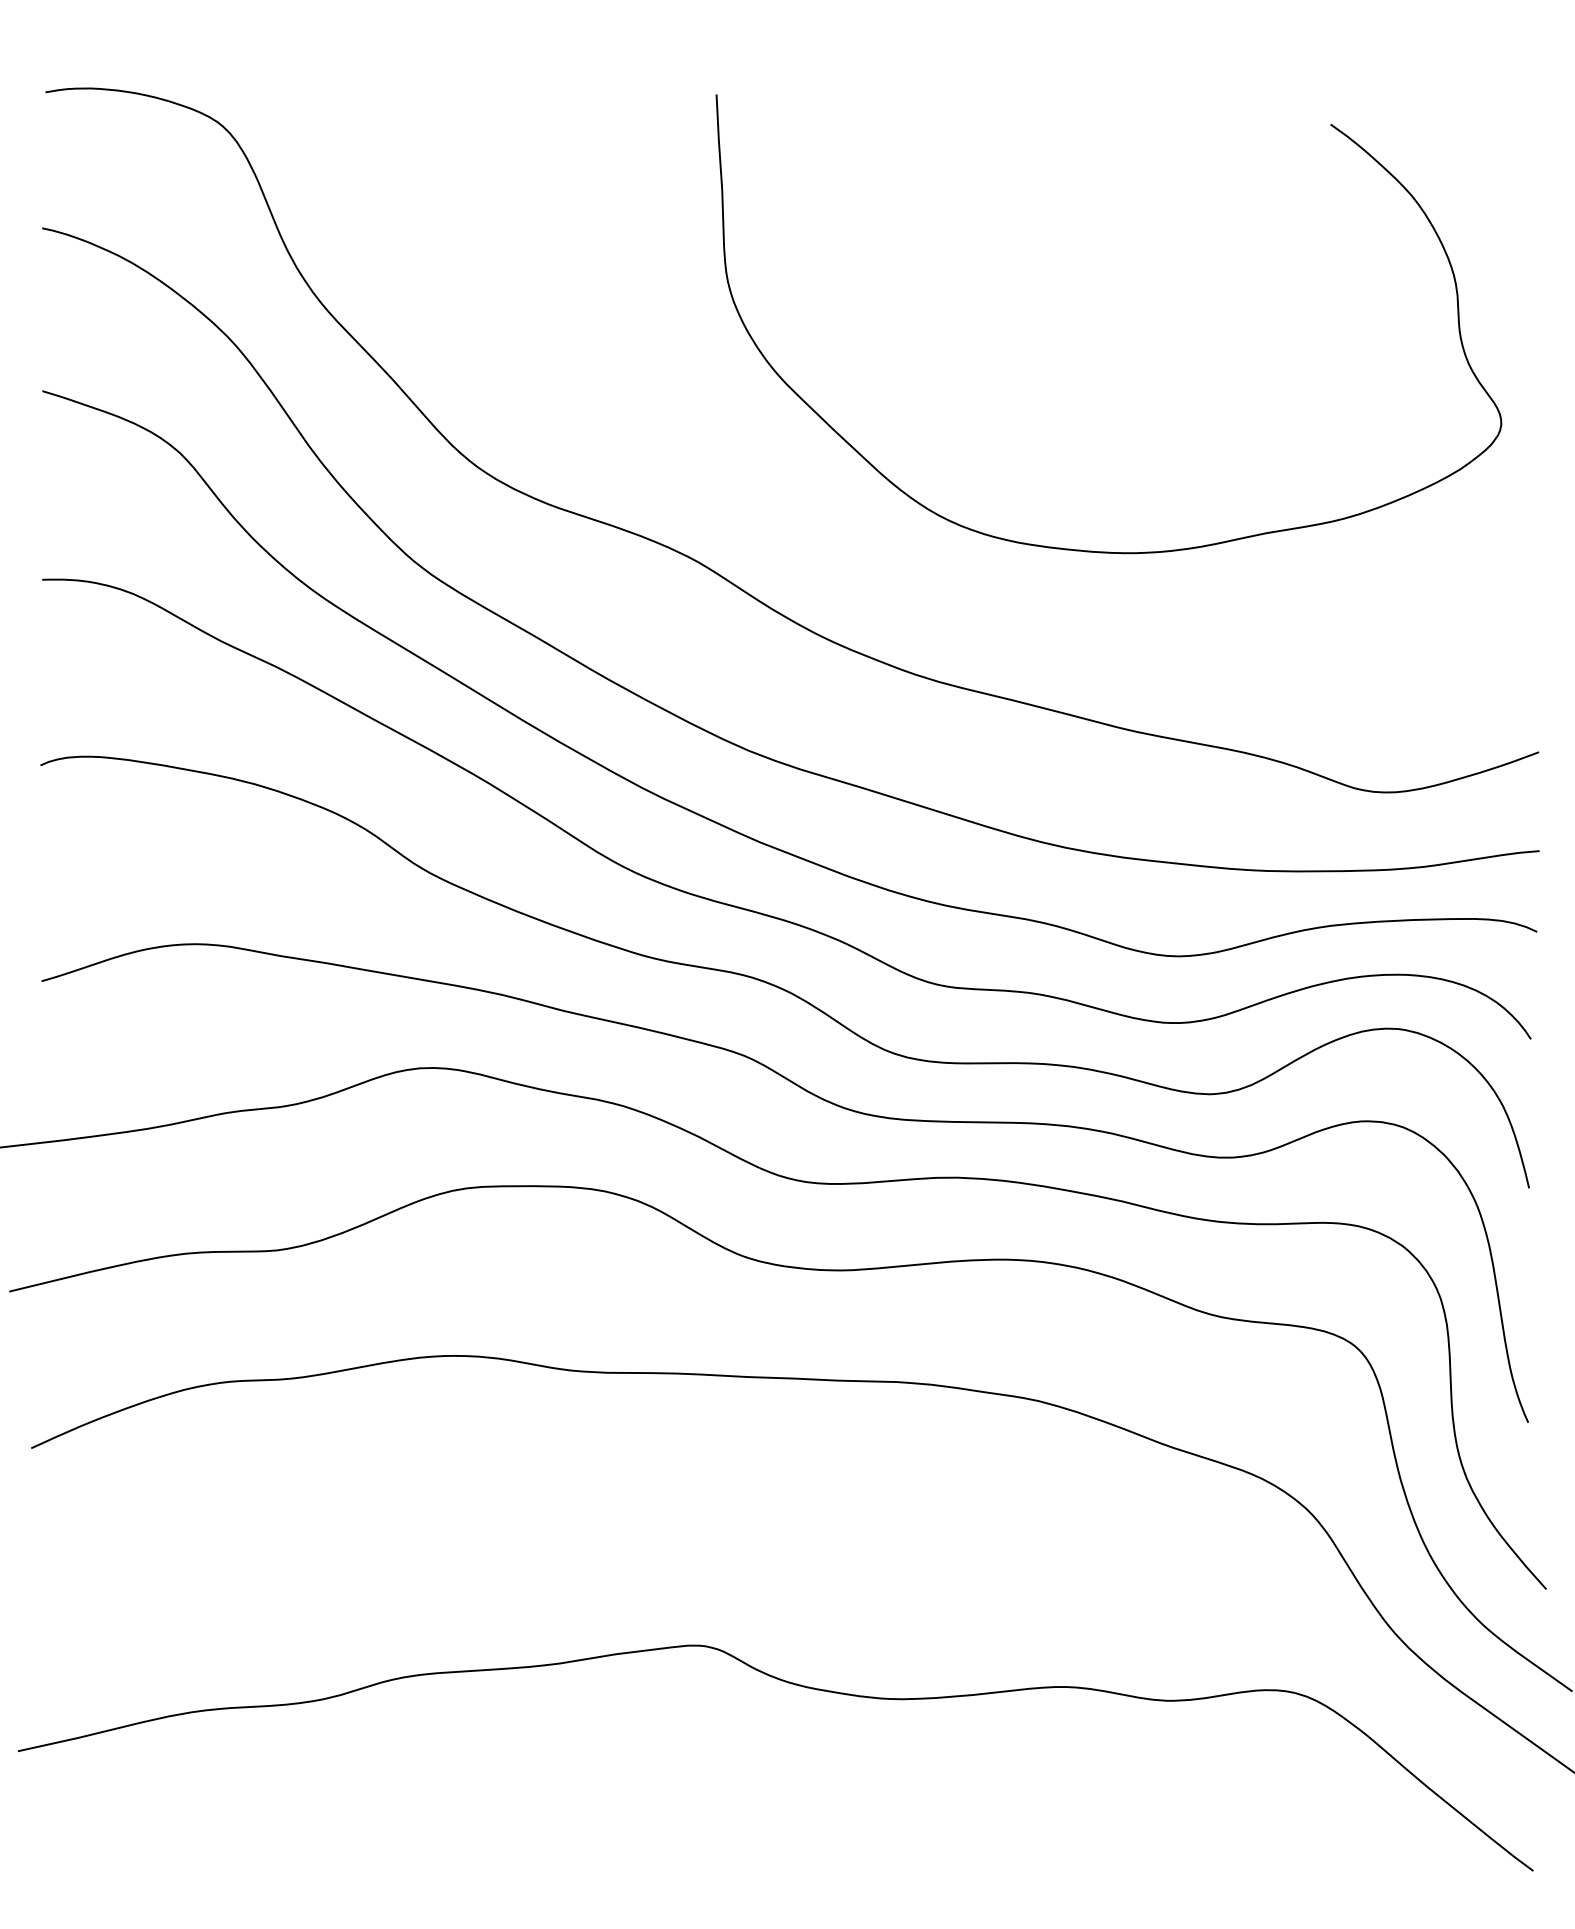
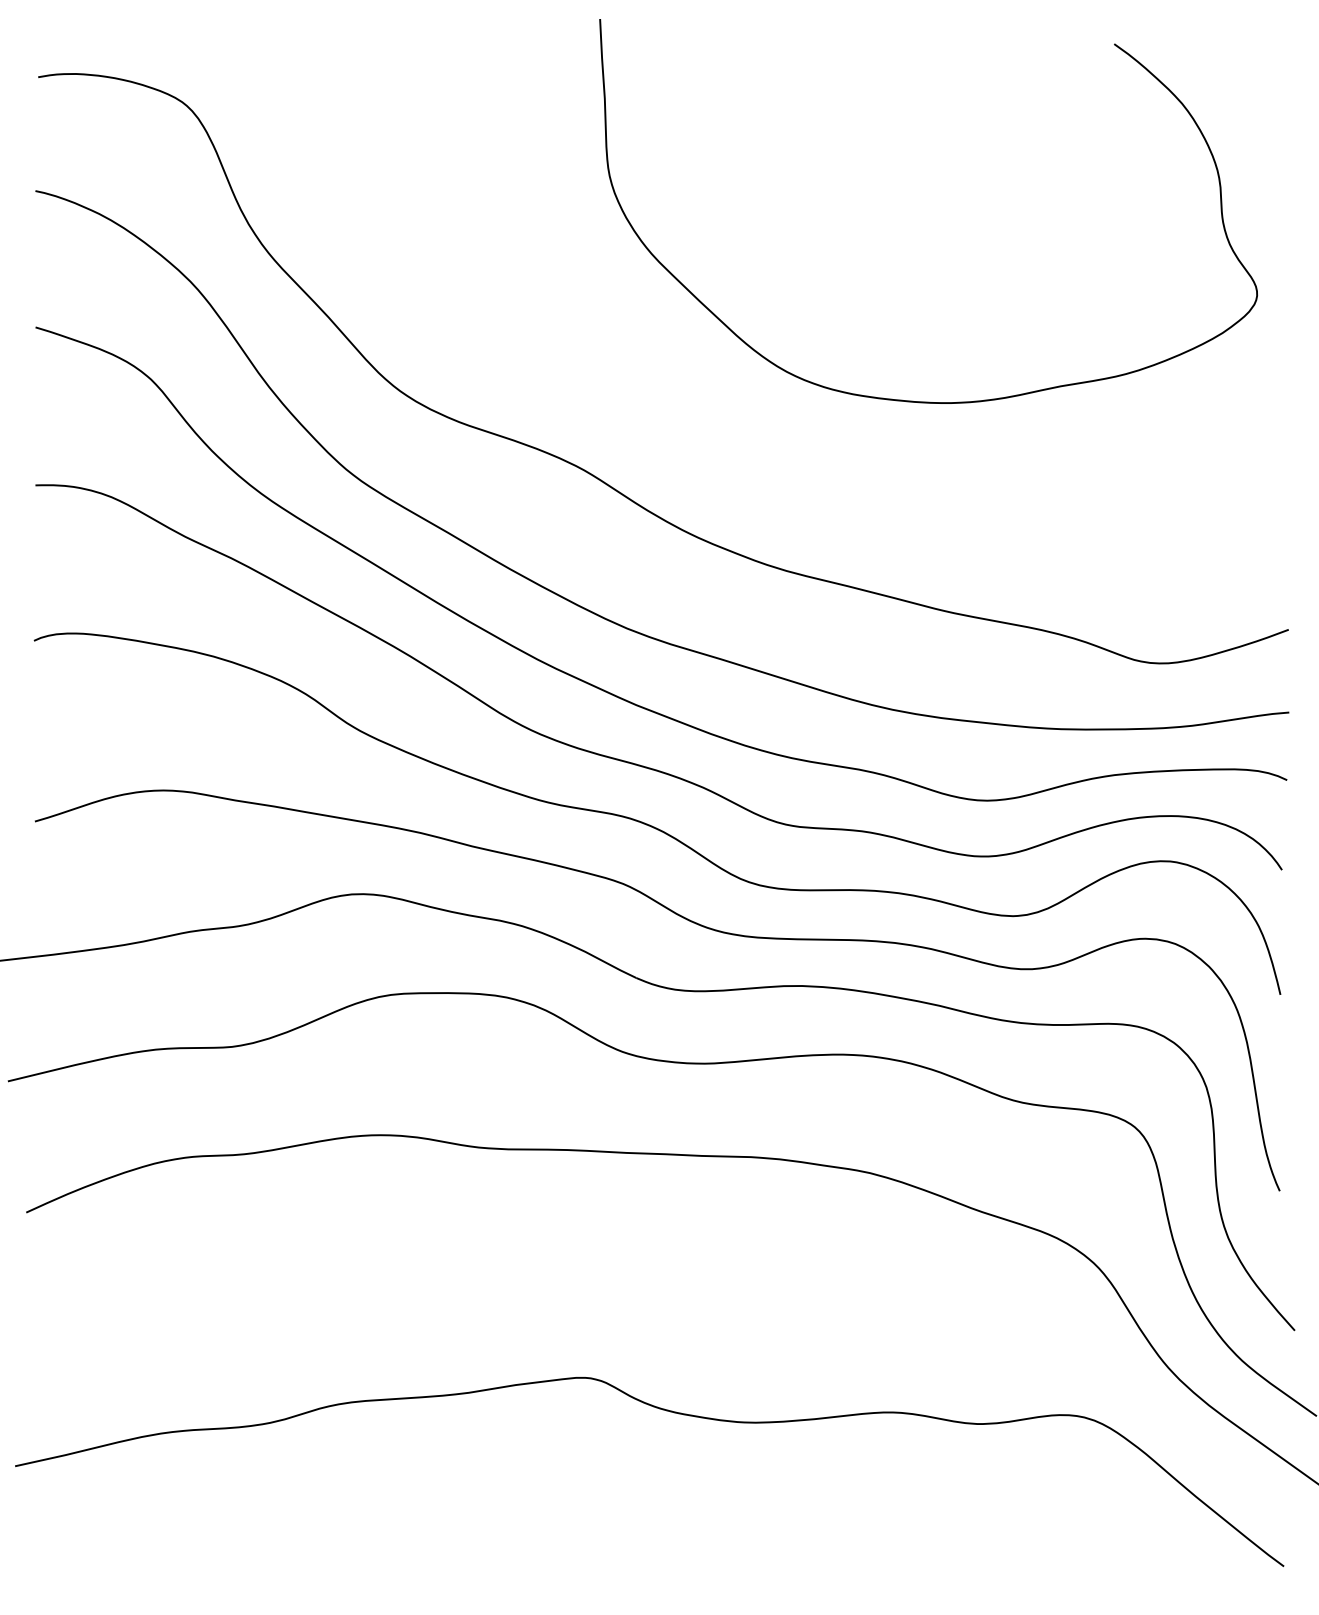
curve: (1089, 550) -> (912, 400), moved

